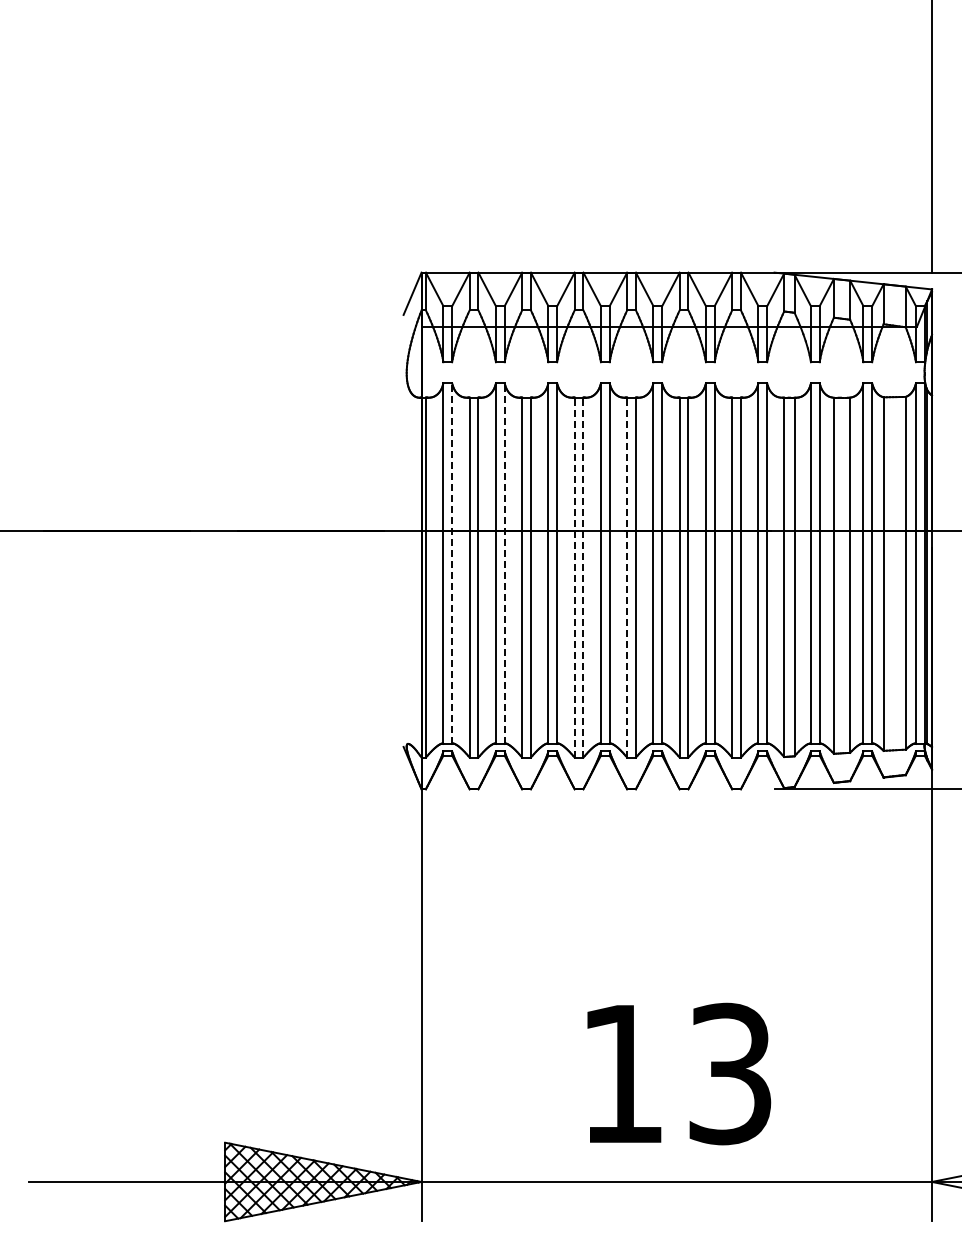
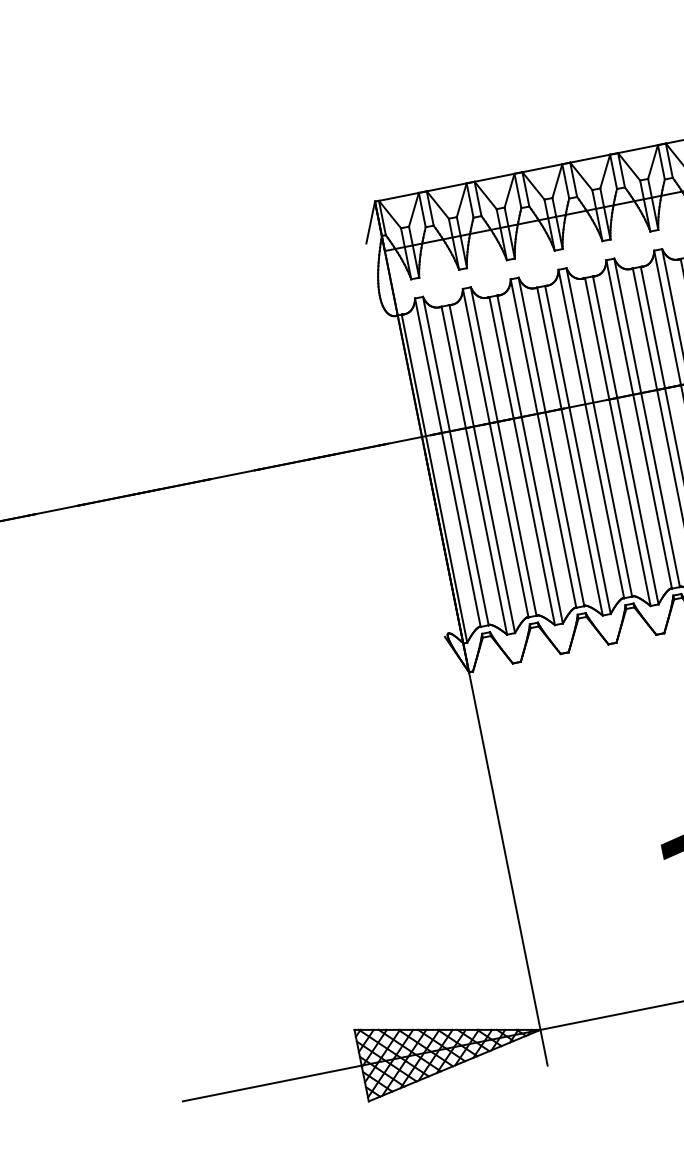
line: (452, 563) -> (456, 460), dashed -> solid
line: (504, 563) -> (503, 451), dashed -> solid
line: (574, 577) -> (569, 451), dashed -> solid
line: (583, 577) -> (577, 449), dashed -> solid
line: (627, 577) -> (618, 441), dashed -> solid

